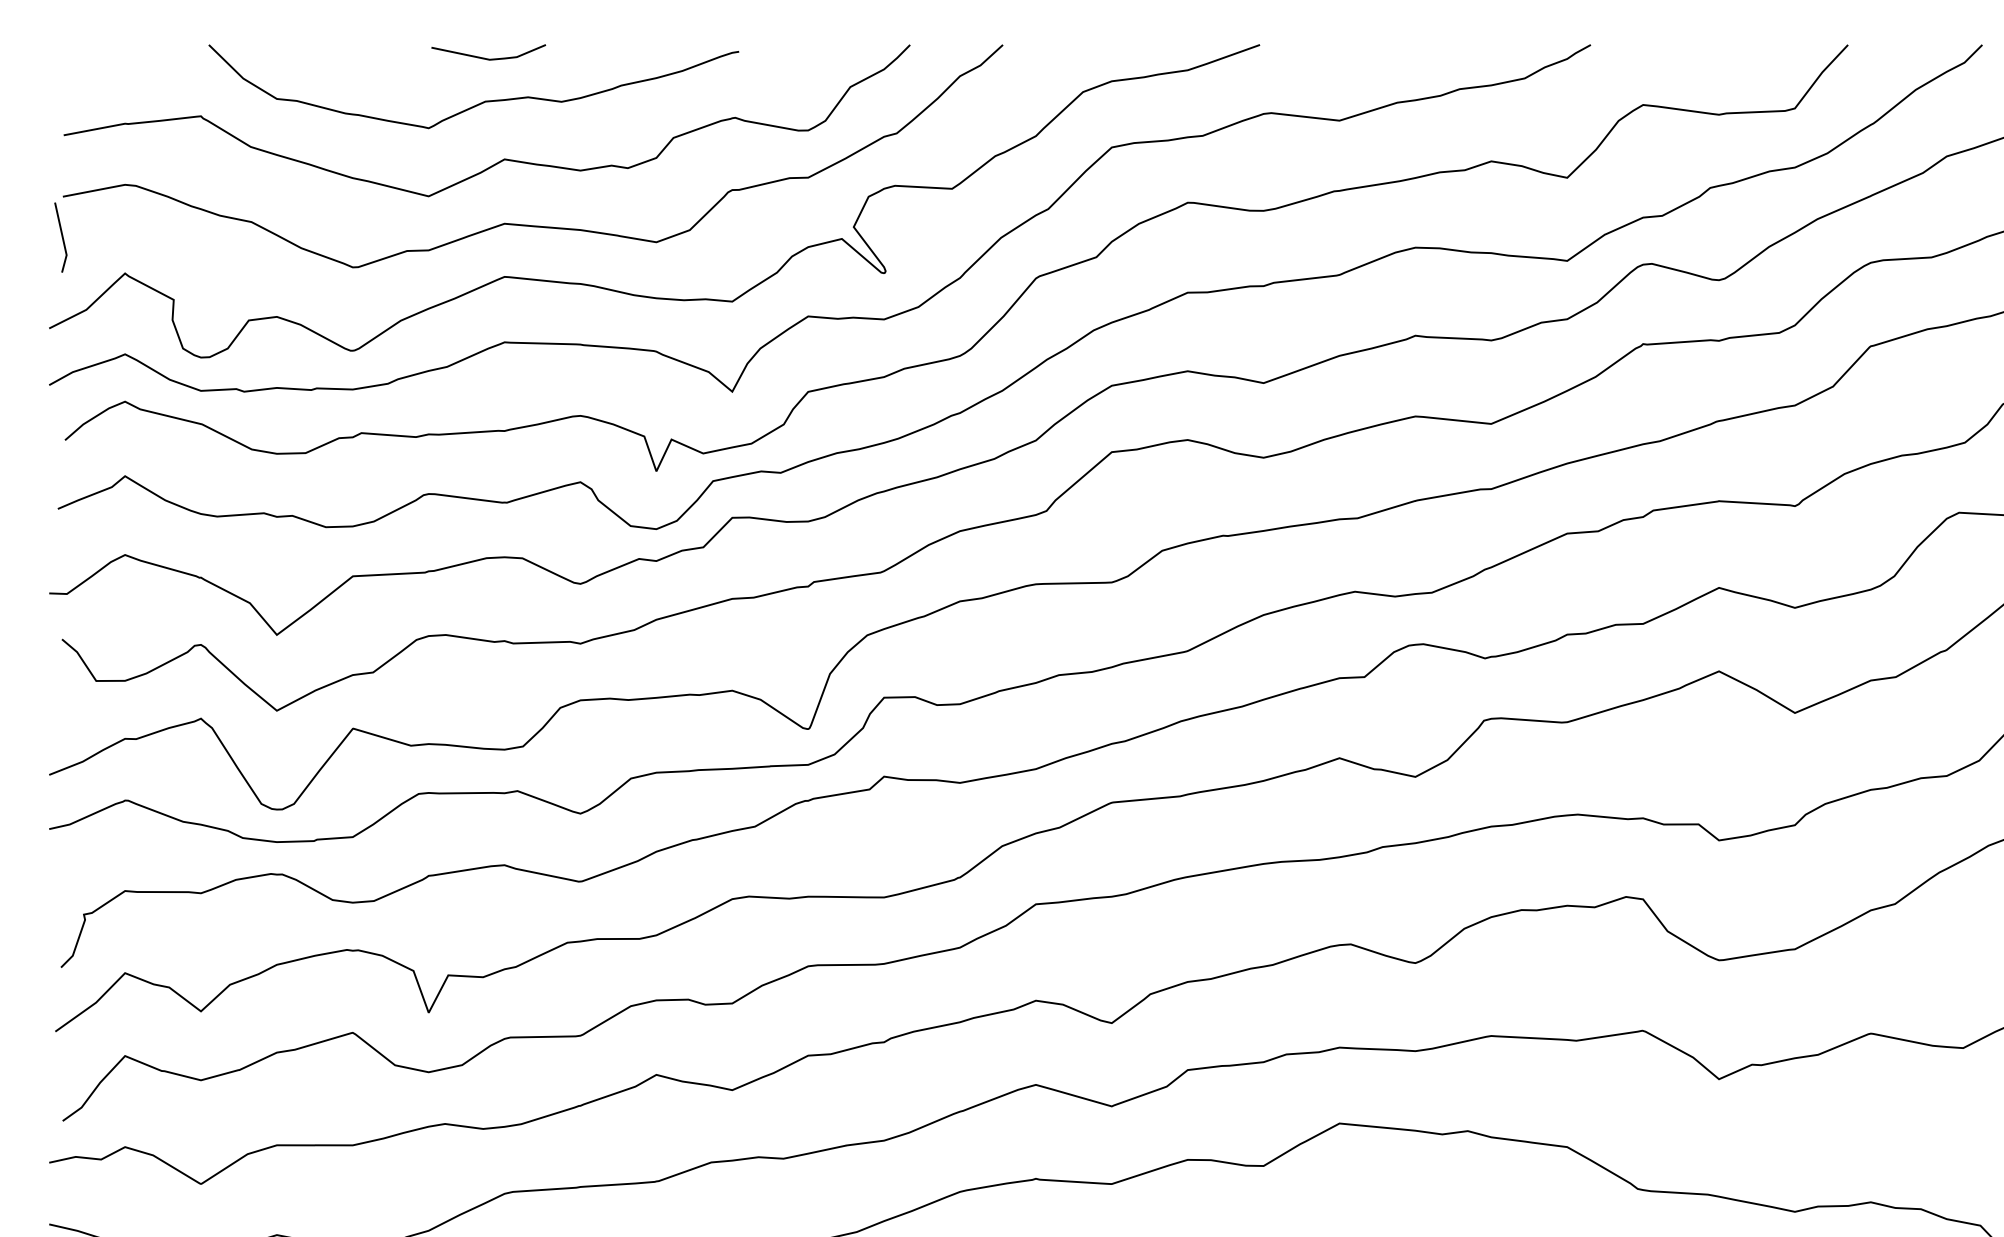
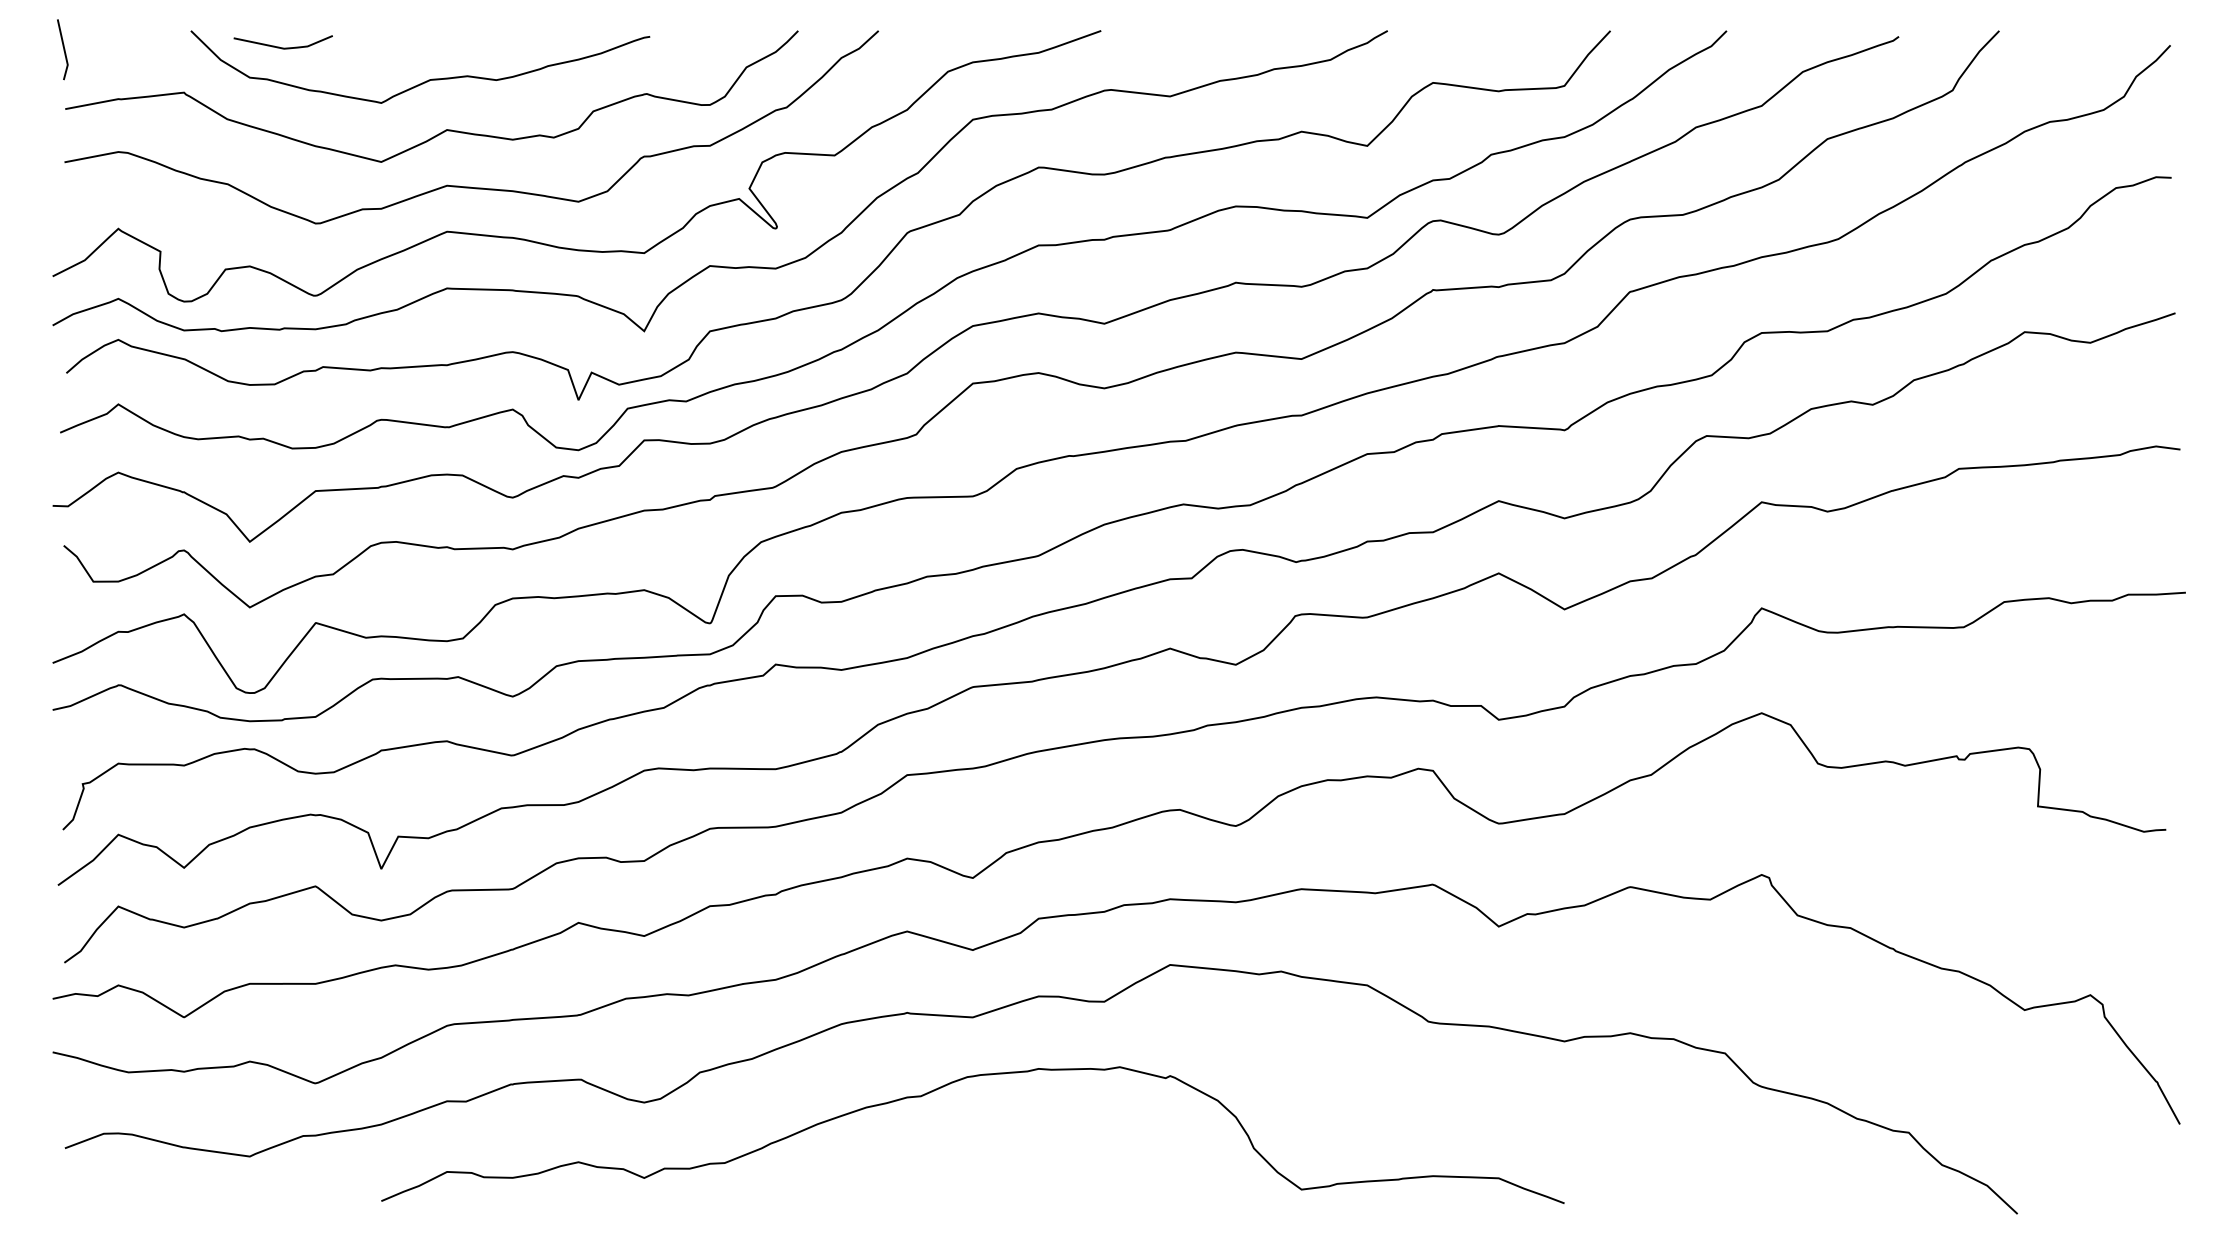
line: (484, 57) -> (279, 46), moved
line: (61, 237) -> (63, 49), moved

